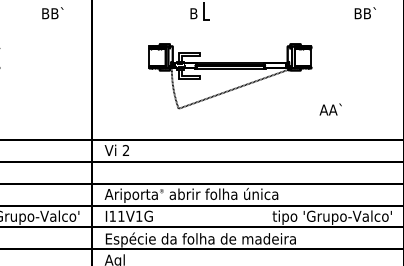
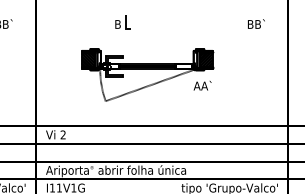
hatch: (157, 57) -> (88, 59), added
hatch: (302, 57) -> (205, 59), added
text: (330, 109) -> (202, 85), moved

